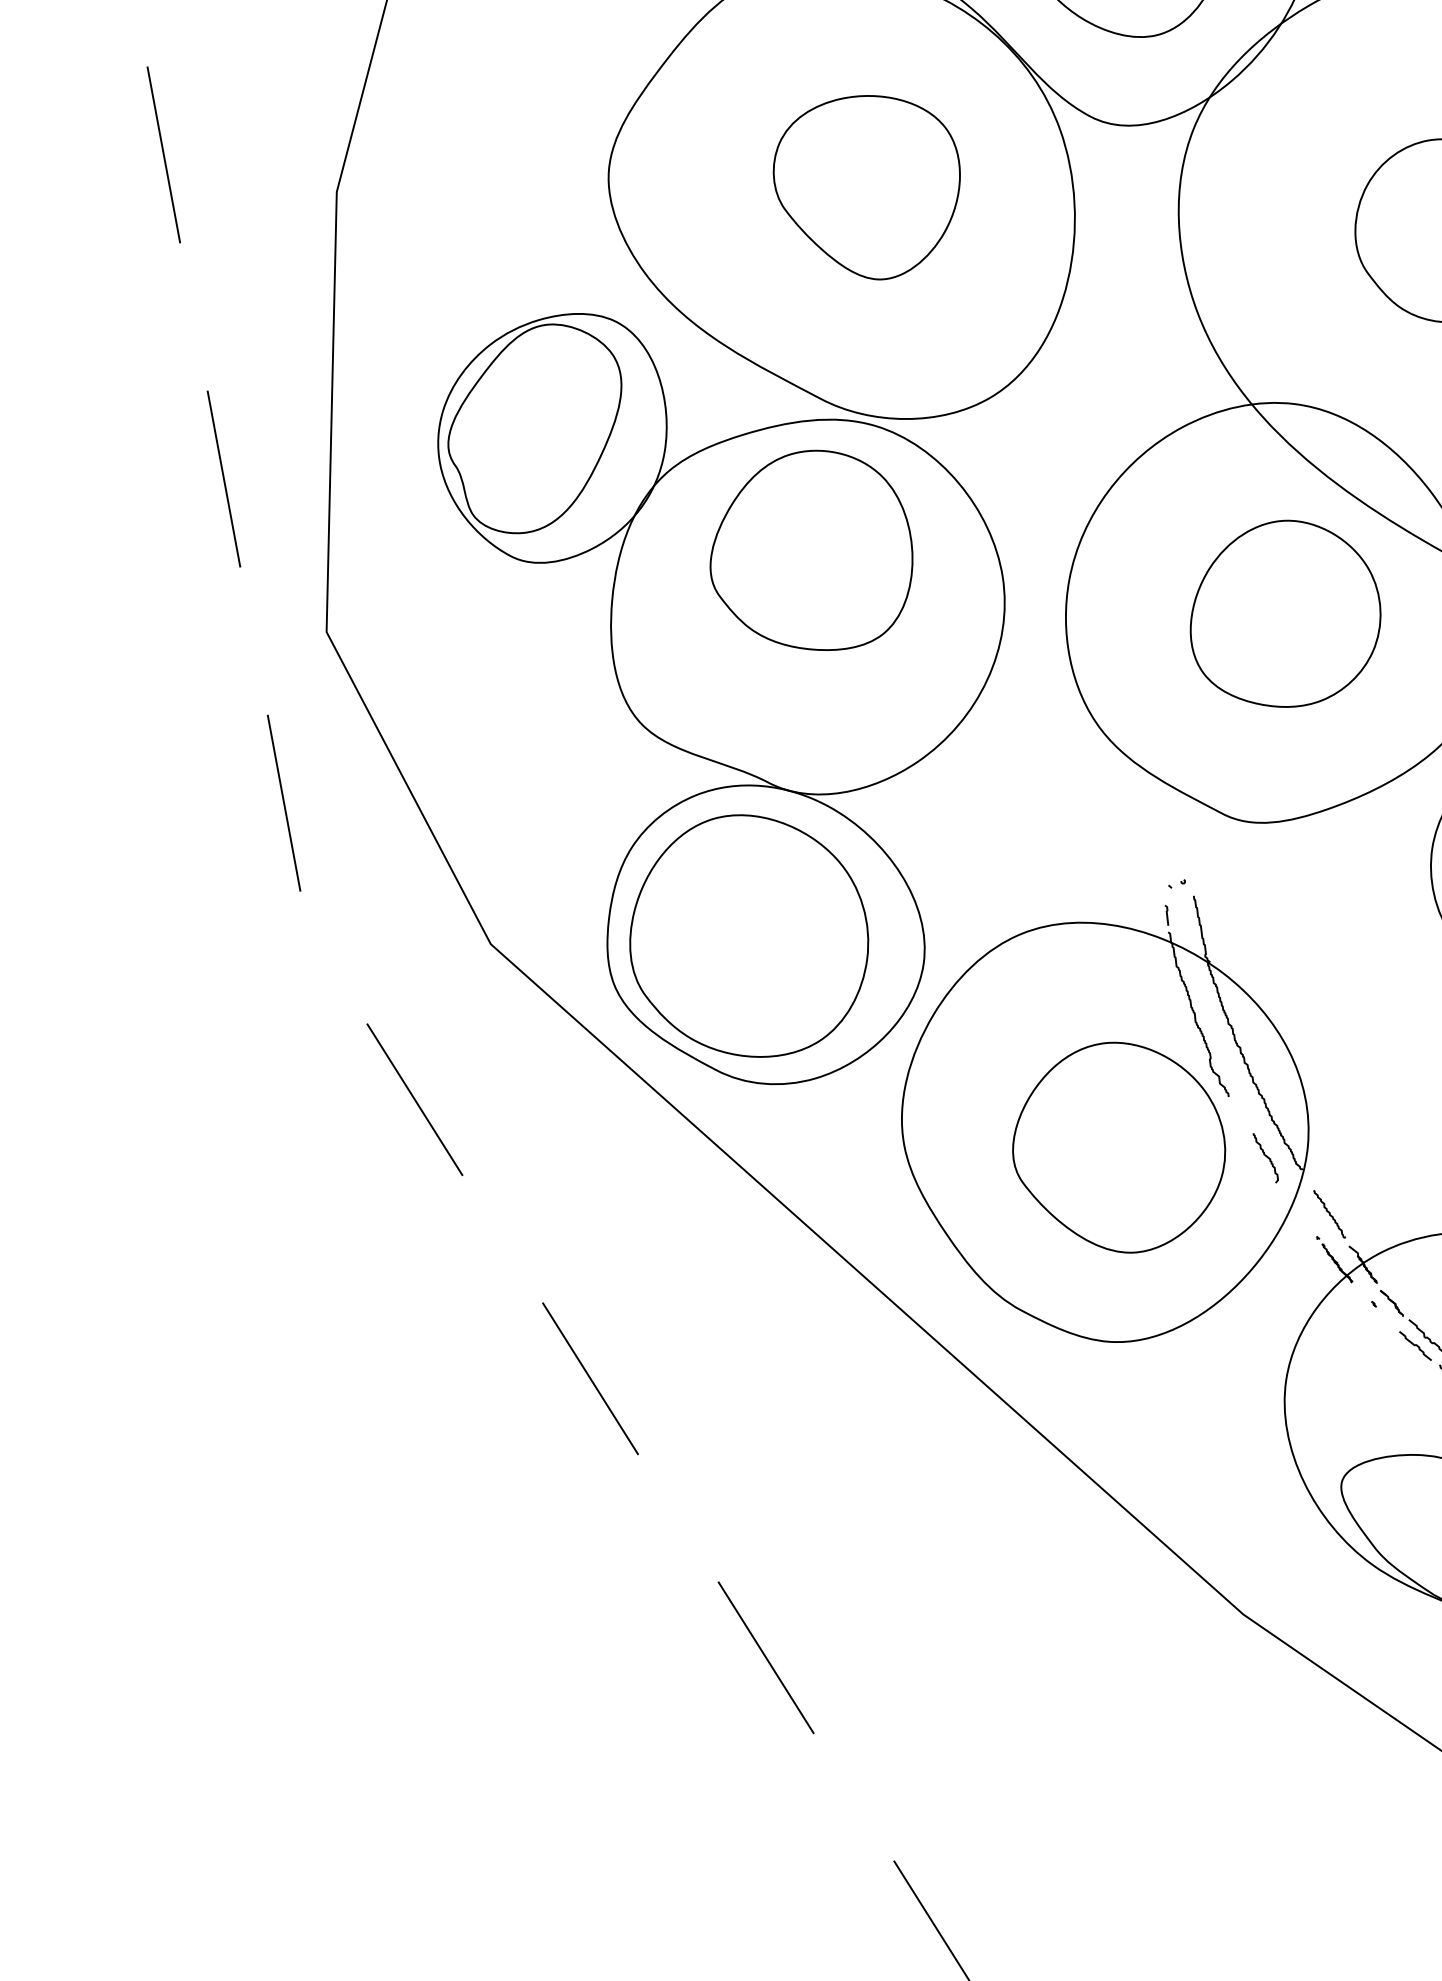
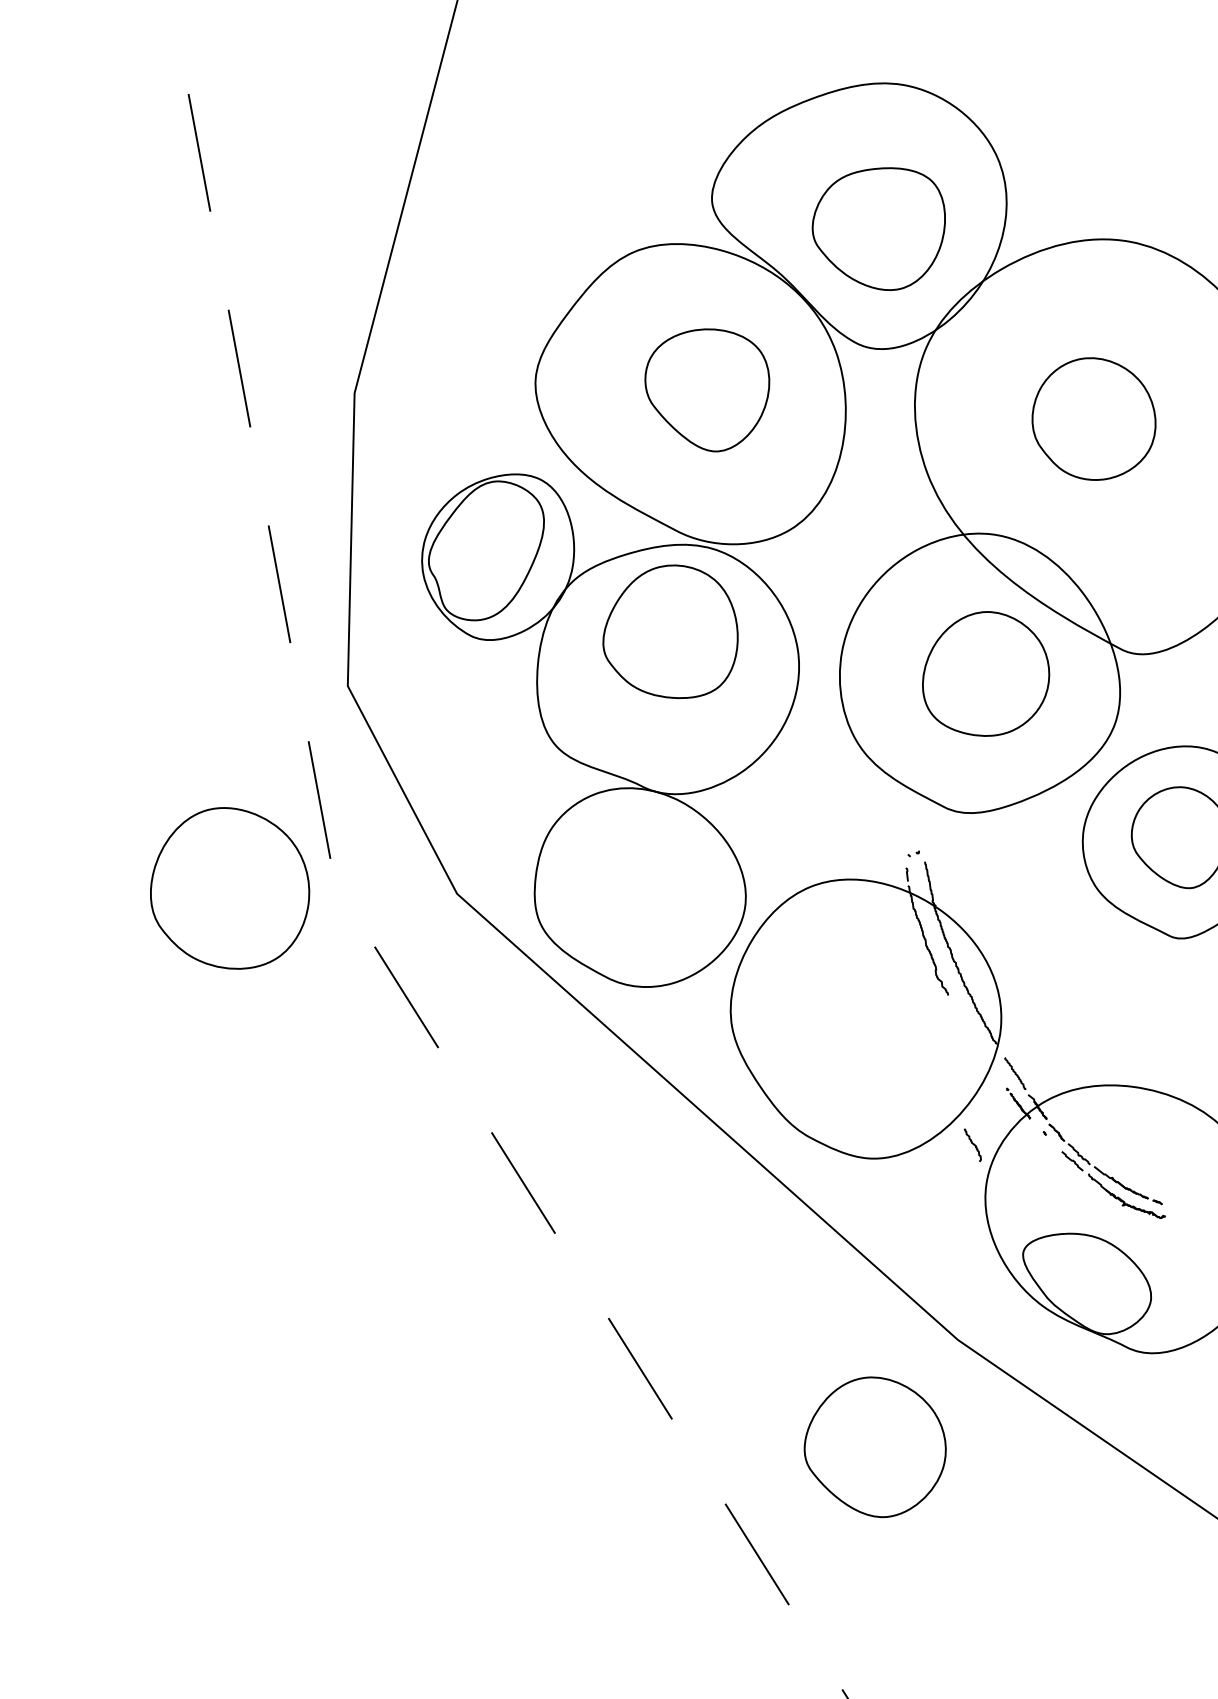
part: (749, 936) -> (230, 888), moved
part: (1117, 1148) -> (874, 1447), moved
curve: (1265, 1157) -> (972, 1144), moved

